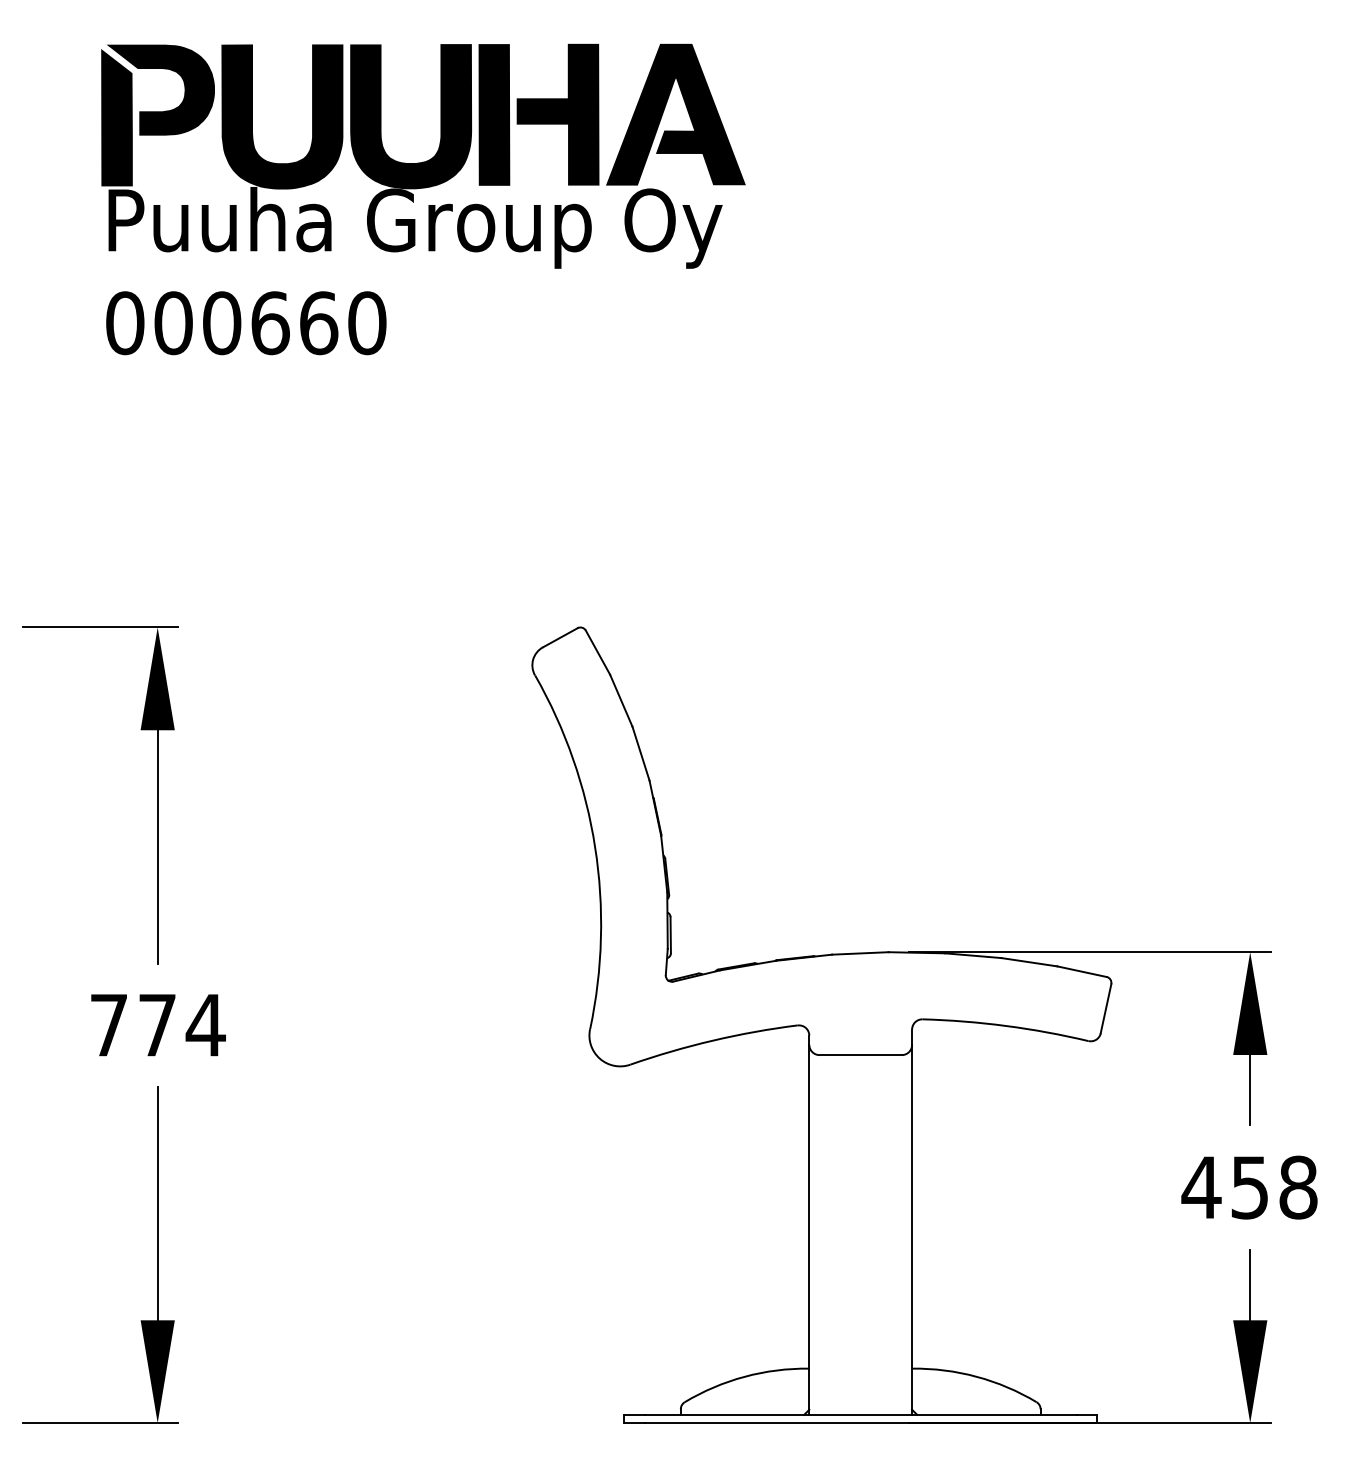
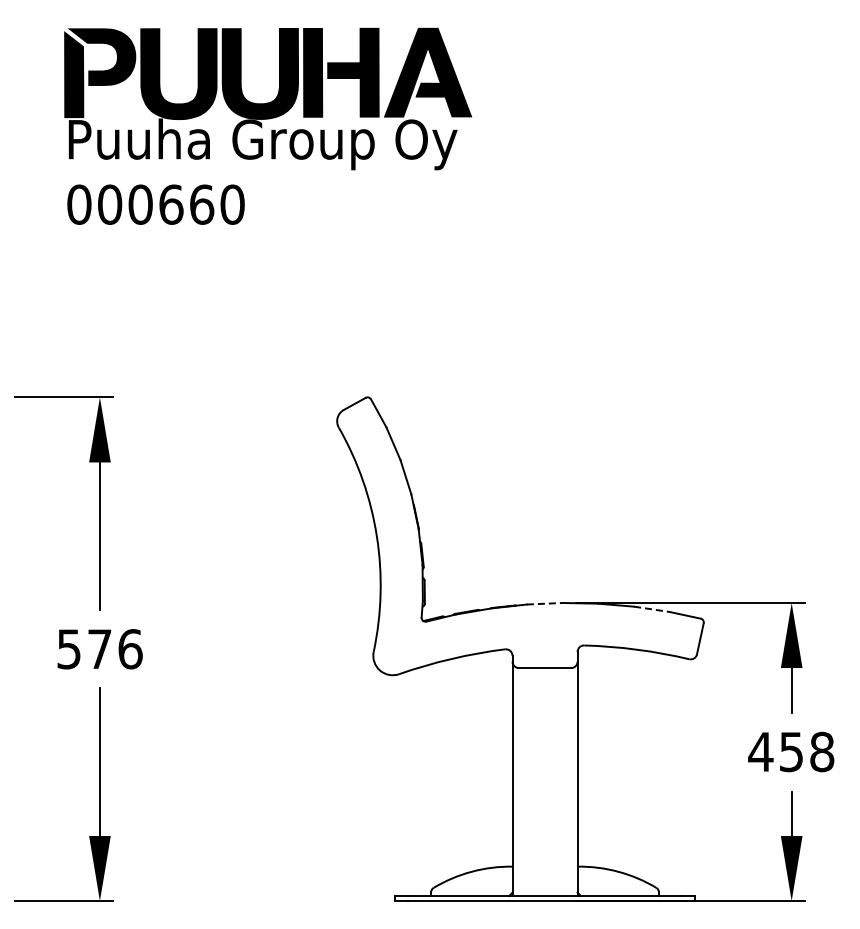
line: (859, 953) -> (544, 603), solid -> dashed
line: (1028, 962) -> (651, 609), solid -> dashed
text: (158, 1025) -> (100, 649), 774 -> 576

